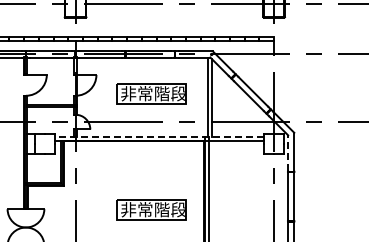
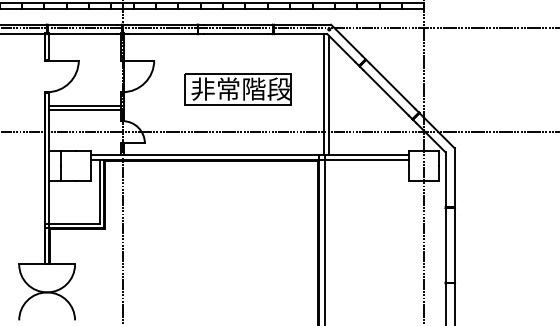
line: (159, 136) -> (250, 154), dashed -> solid
line: (288, 153) -> (446, 179), dashed -> solid
part: (151, 209) -> (237, 265), removed

